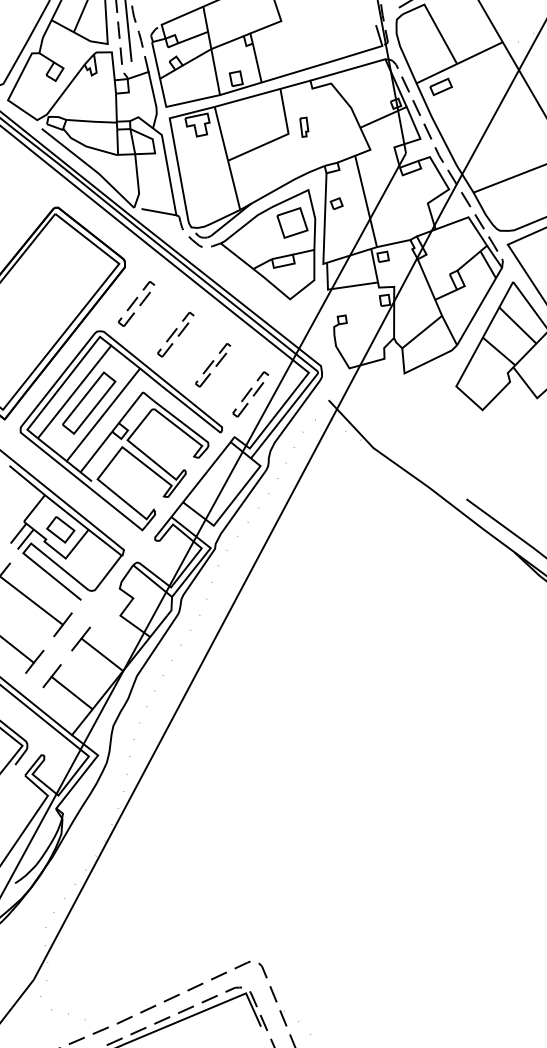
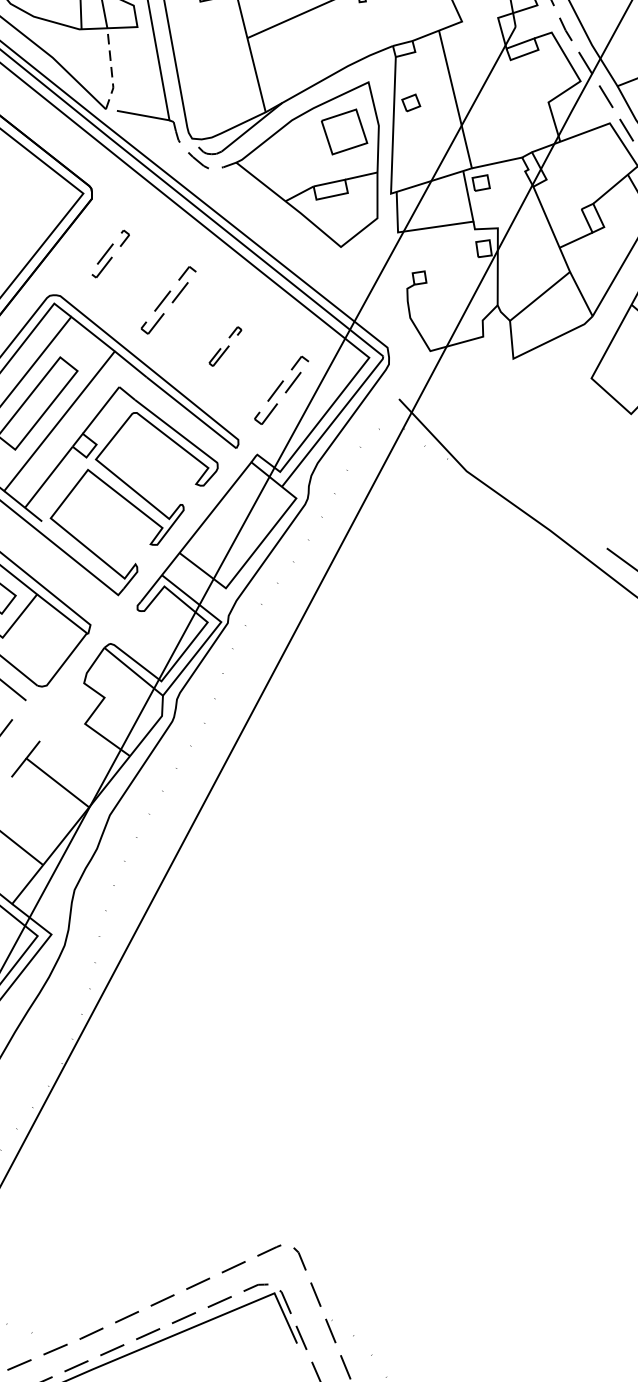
line: (137, 181) -> (110, 69), solid -> dashed
part: (136, 303) -> (109, 253), size x0.7
part: (213, 365) -> (225, 346), size x0.6

